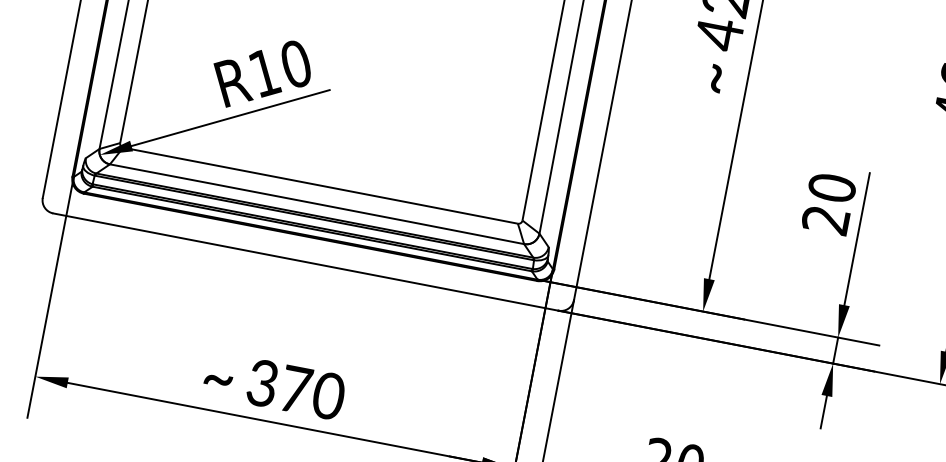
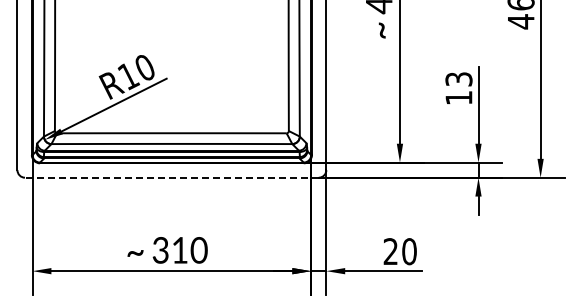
text: (828, 203) -> (458, 88), 20 -> 13
line: (305, 261) -> (171, 177), solid -> dashed
text: (296, 390) -> (180, 250), 370 -> 310

